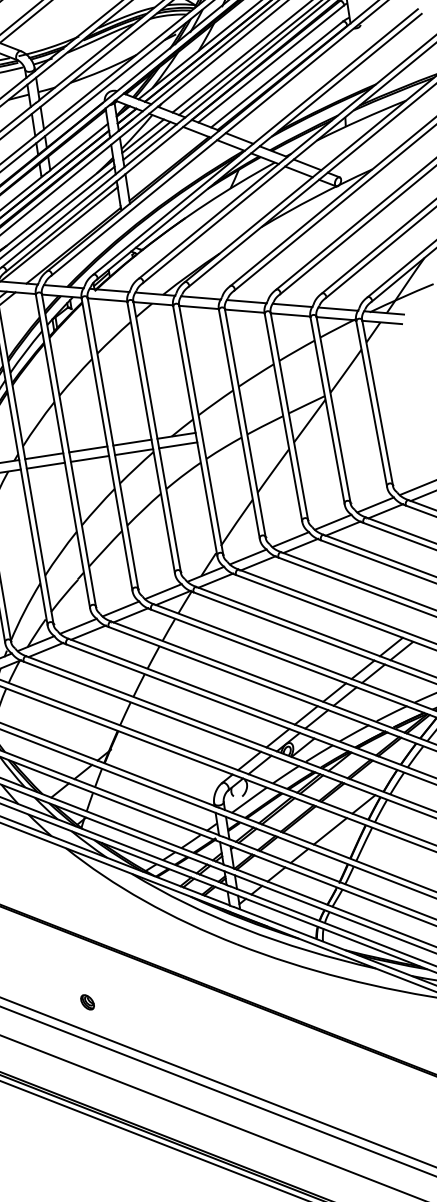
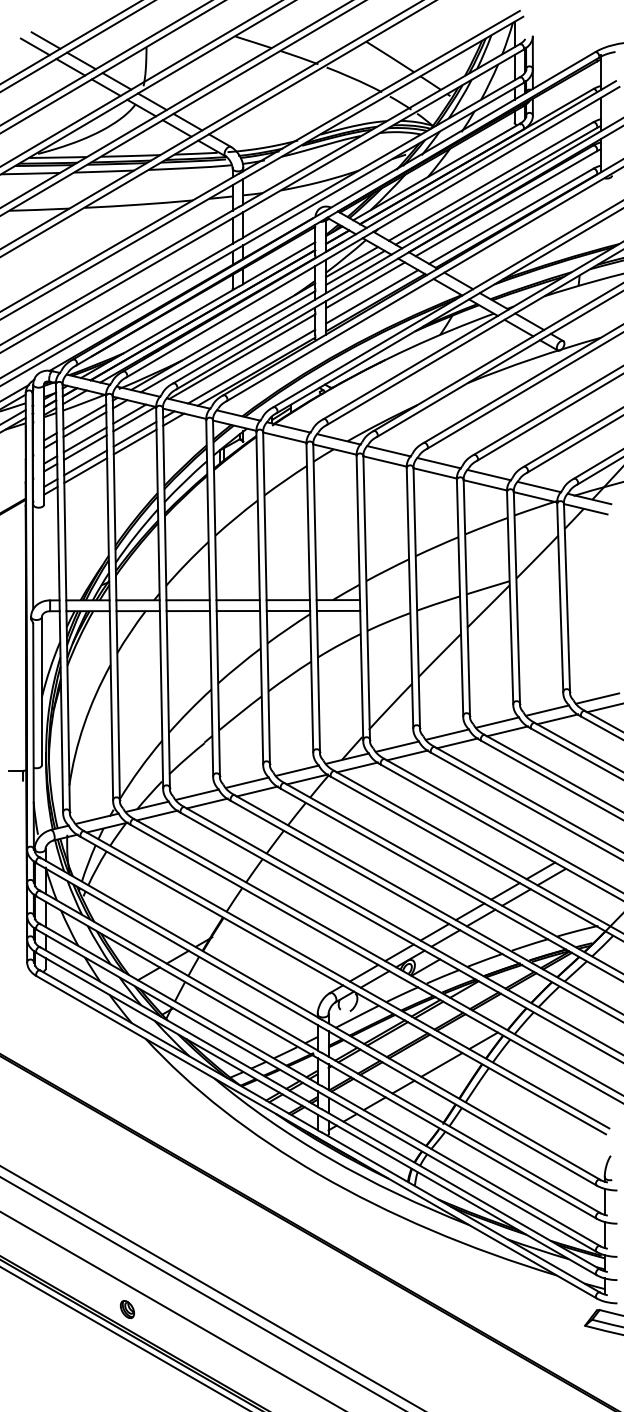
line: (158, 155) -> (365, 285), added
line: (165, 163) -> (372, 296), added
line: (68, 241) -> (251, 366), added
part: (87, 1002) -> (127, 1309), moved

